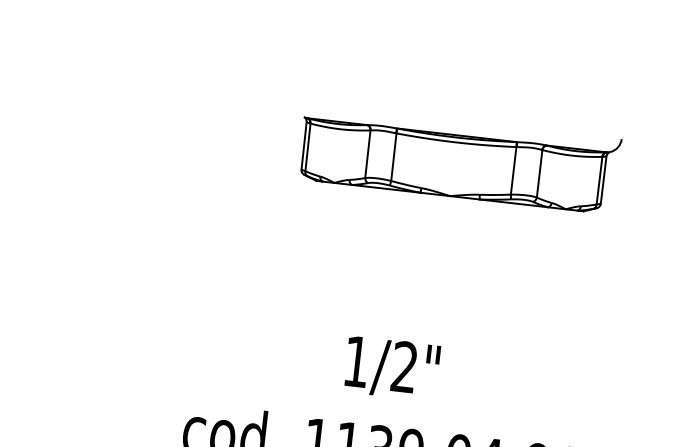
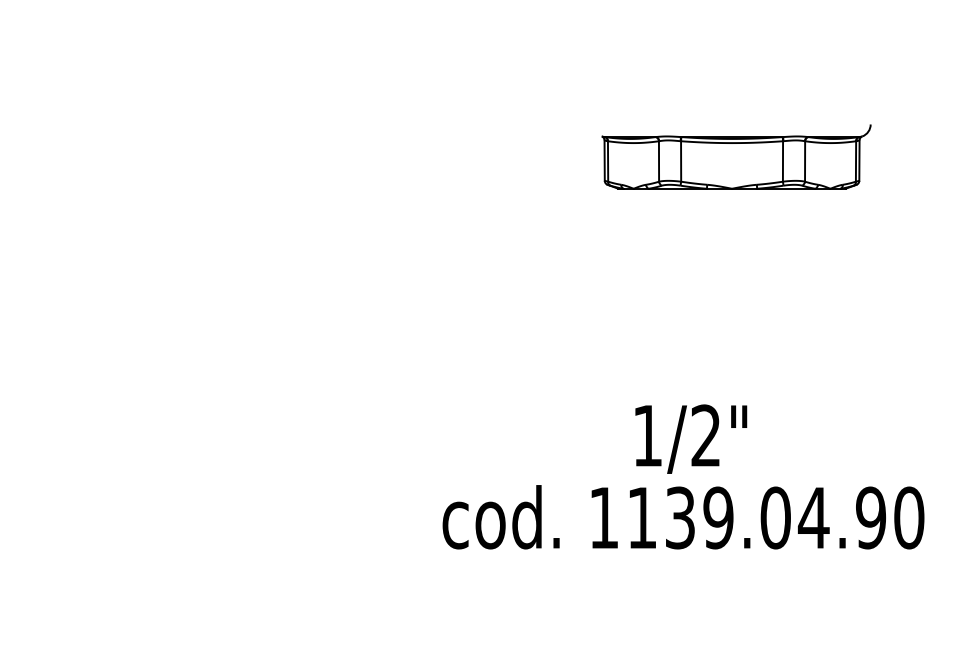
part: (459, 158) -> (736, 156), size x0.7
text: (392, 368) -> (691, 438), moved

